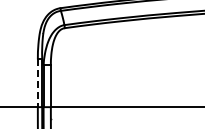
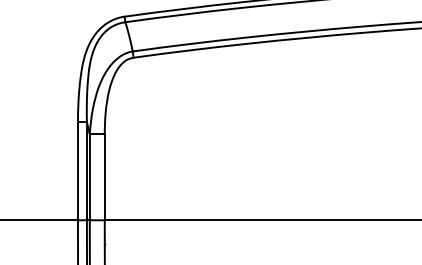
line: (37, 83) -> (77, 171), dashed -> solid

